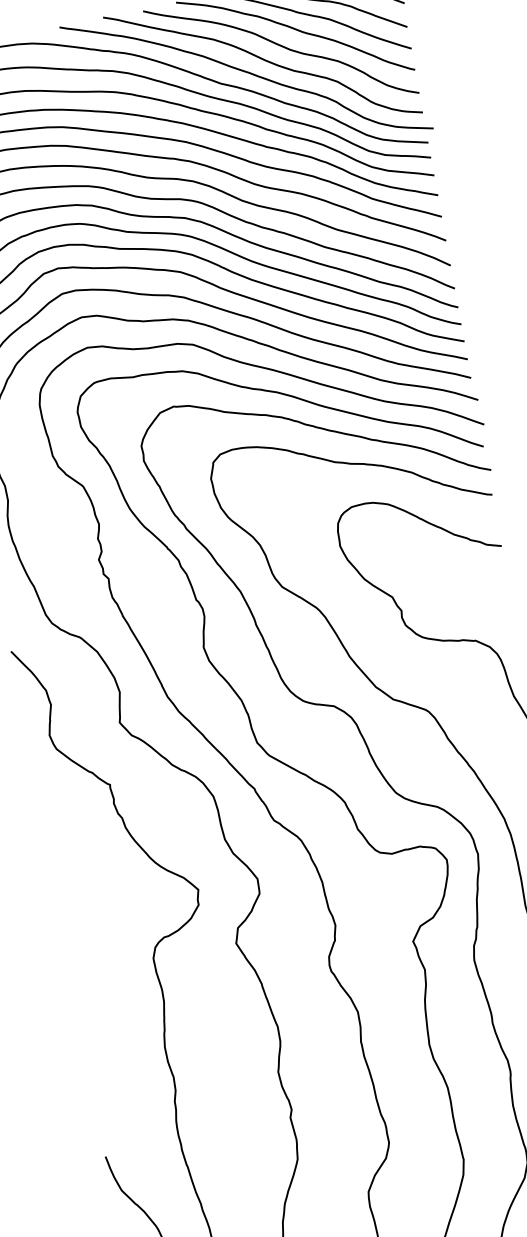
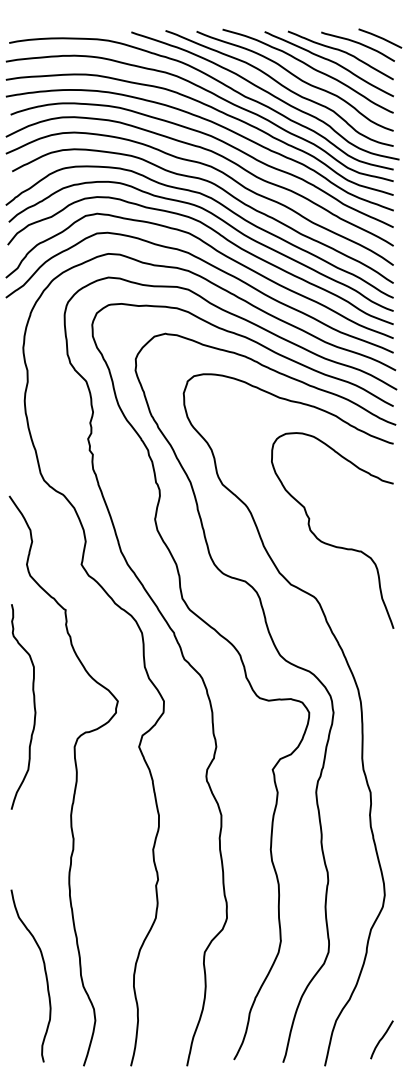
curve: (91, 916) -> (33, 706), added

